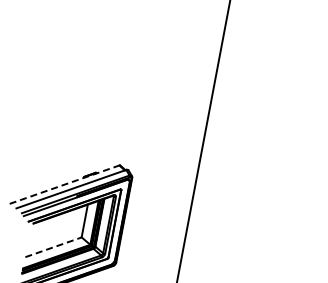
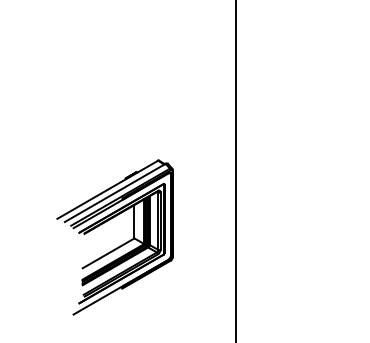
line: (65, 184) -> (108, 189), dashed -> solid
line: (53, 247) -> (108, 253), dashed -> solid

